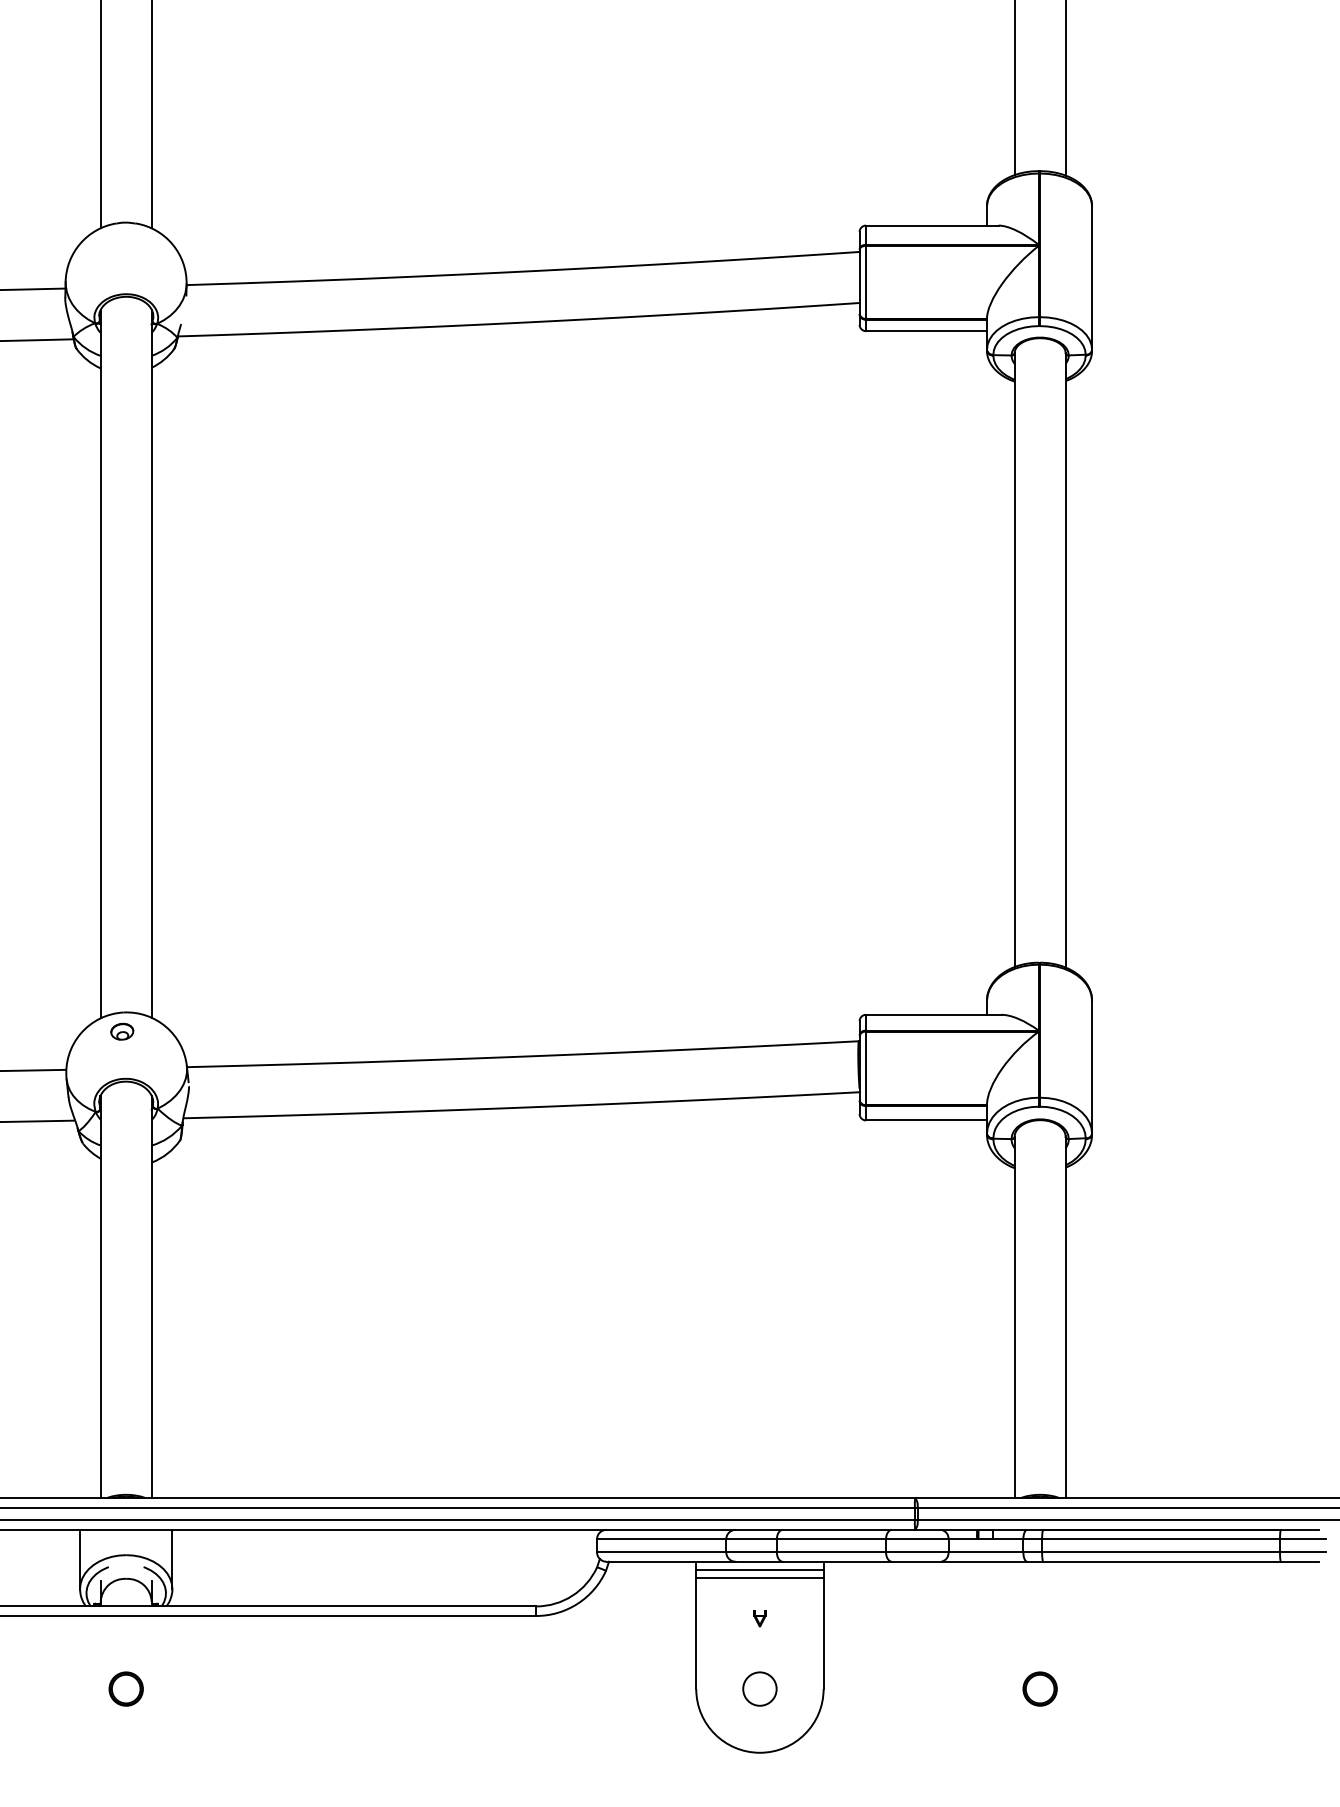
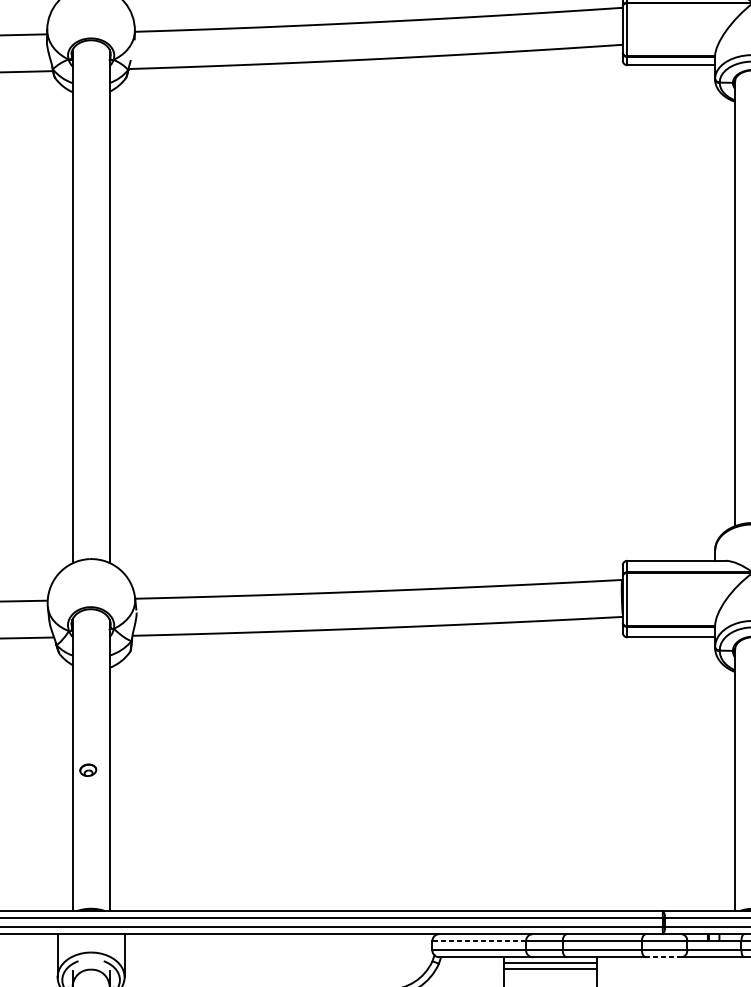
part: (122, 1031) -> (88, 770), moved
line: (661, 1539) -> (479, 941), solid -> dashed
line: (916, 1561) -> (663, 957), solid -> dashed

